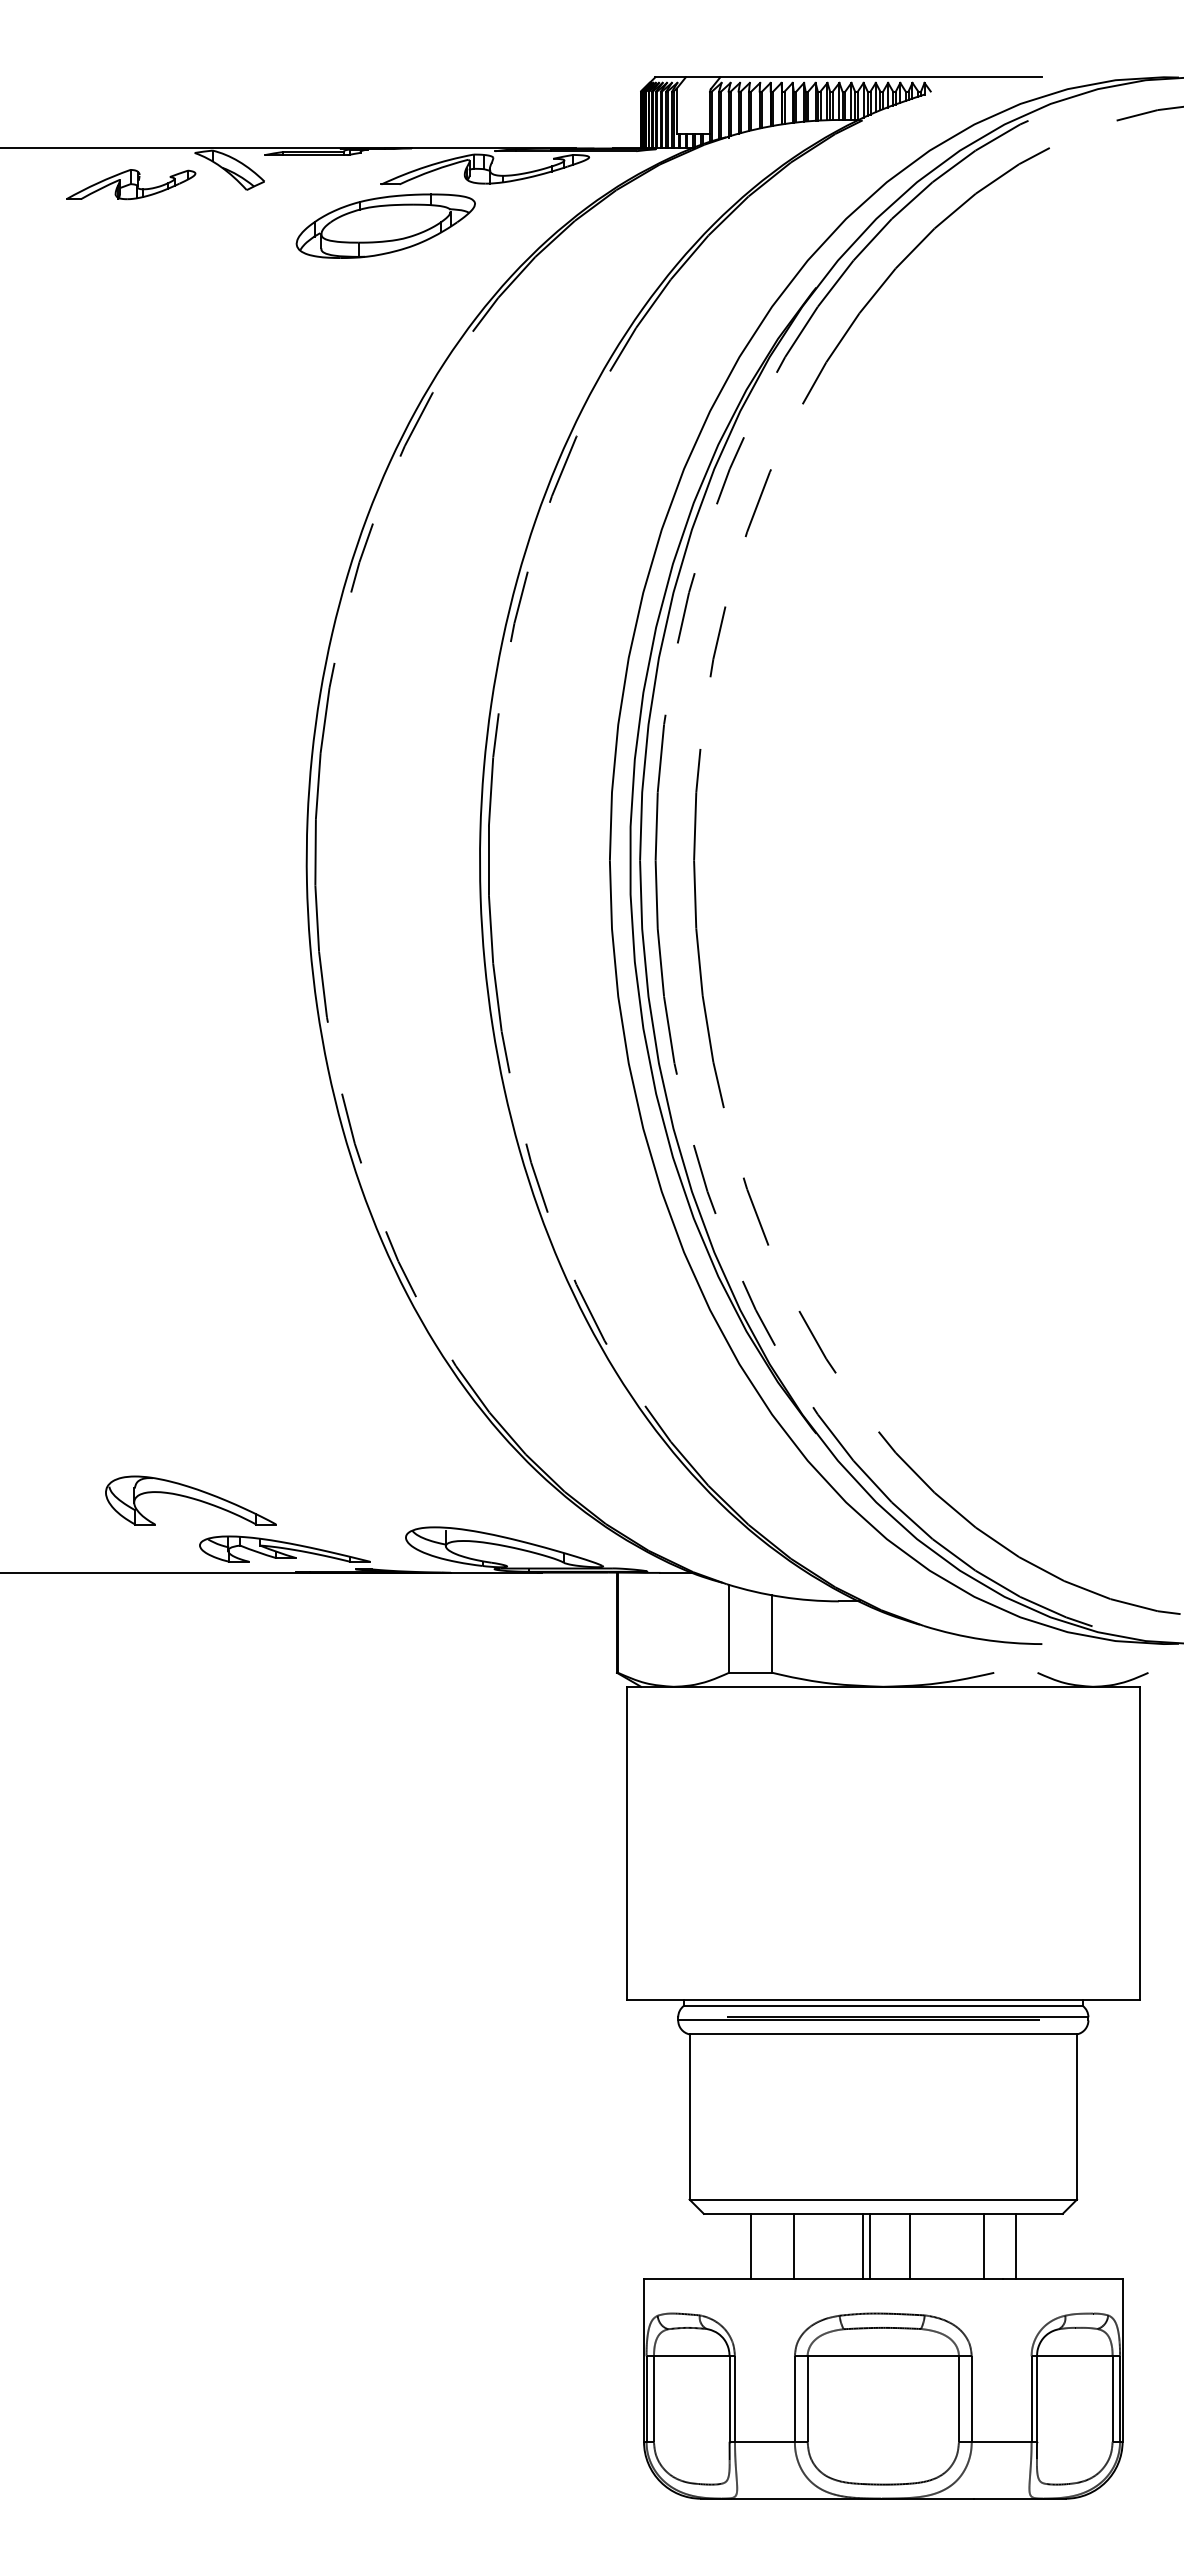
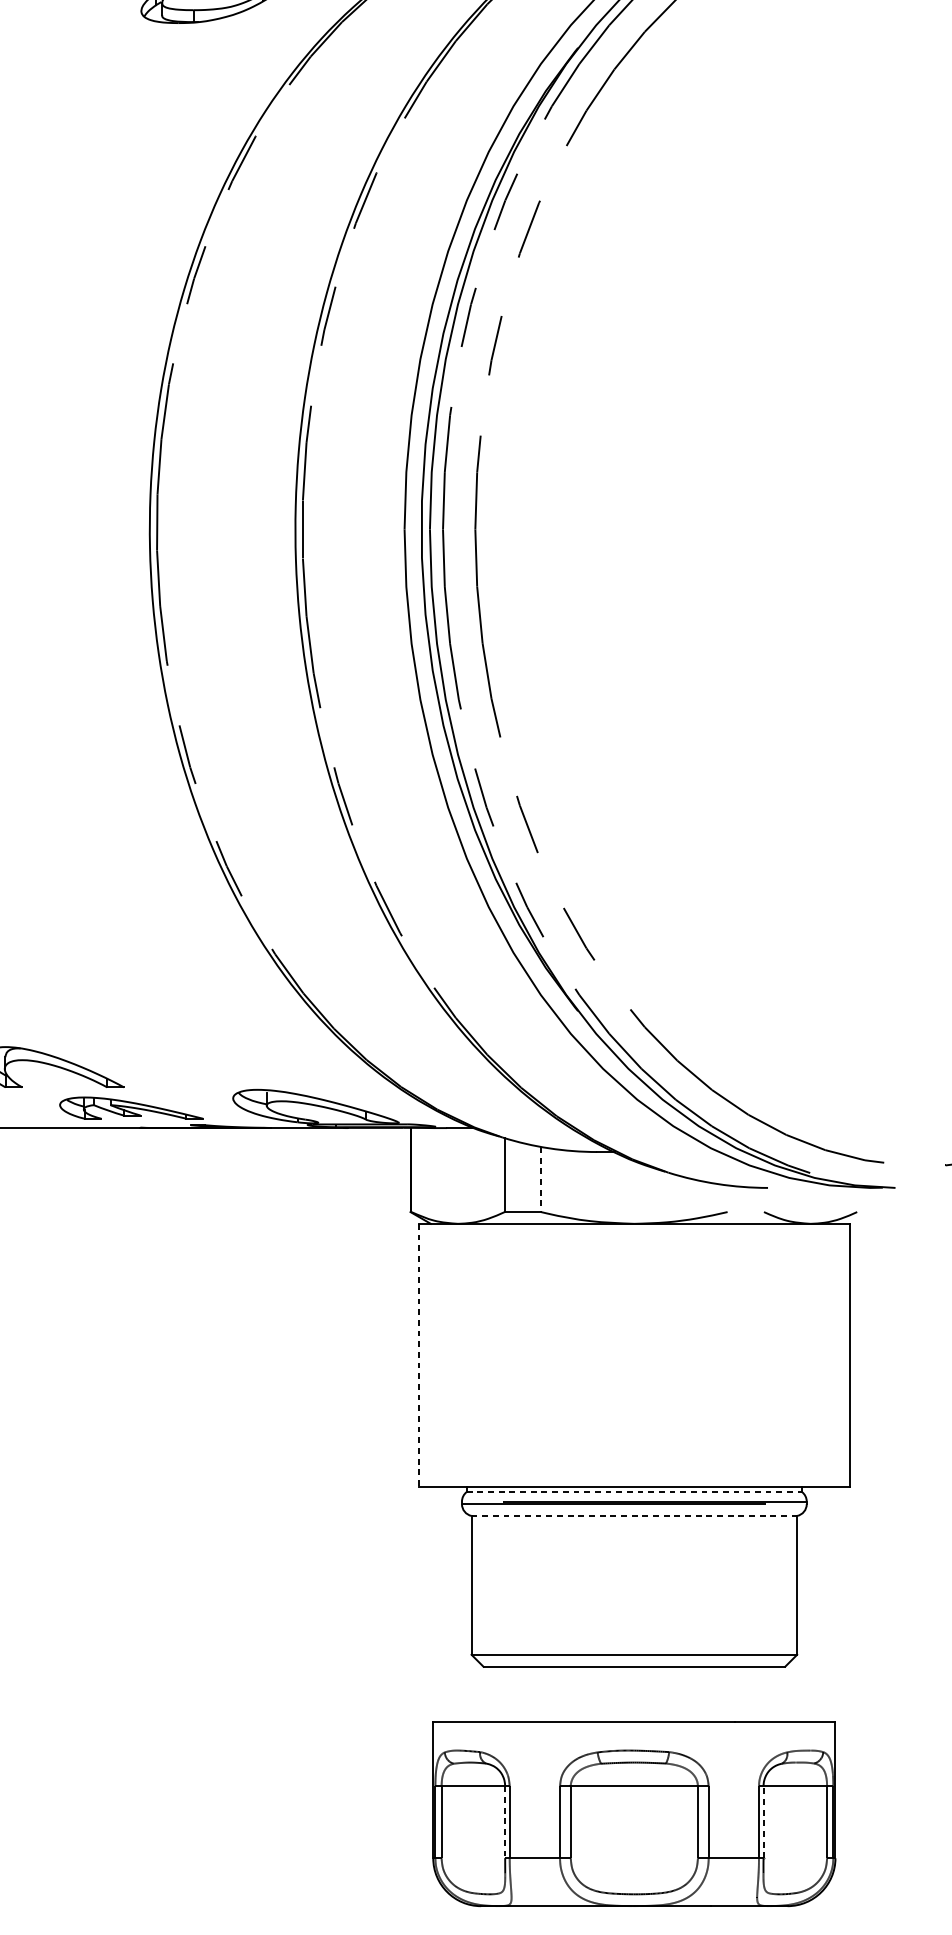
line: (772, 1634) -> (541, 1179), solid -> dashed
line: (626, 1843) -> (418, 1355), solid -> dashed
line: (883, 2005) -> (634, 1491), solid -> dashed
line: (883, 2034) -> (634, 1516), solid -> dashed
line: (750, 2246) -> (522, 1694), removed
line: (793, 2246) -> (558, 1694), removed
line: (863, 2246) -> (617, 1694), removed
line: (870, 2246) -> (623, 1694), removed
line: (910, 2246) -> (657, 1694), removed
line: (984, 2246) -> (719, 1694), removed
line: (1015, 2246) -> (745, 1694), removed
line: (729, 2399) -> (505, 1822), solid -> dashed
line: (1037, 2399) -> (763, 1822), solid -> dashed

